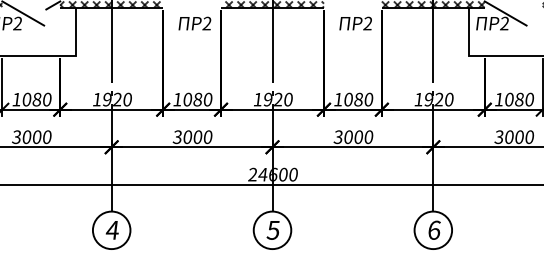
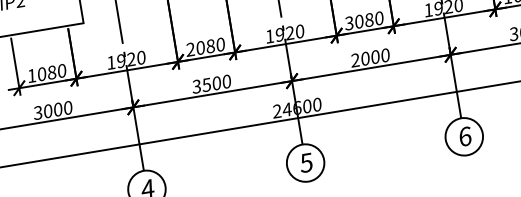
text: (176, 99) -> (189, 49), 1080 -> 2080
text: (337, 99) -> (348, 23), 1080 -> 3080
text: (187, 136) -> (206, 84), 3000 -> 3500
text: (337, 137) -> (354, 60), 3000 -> 2000

